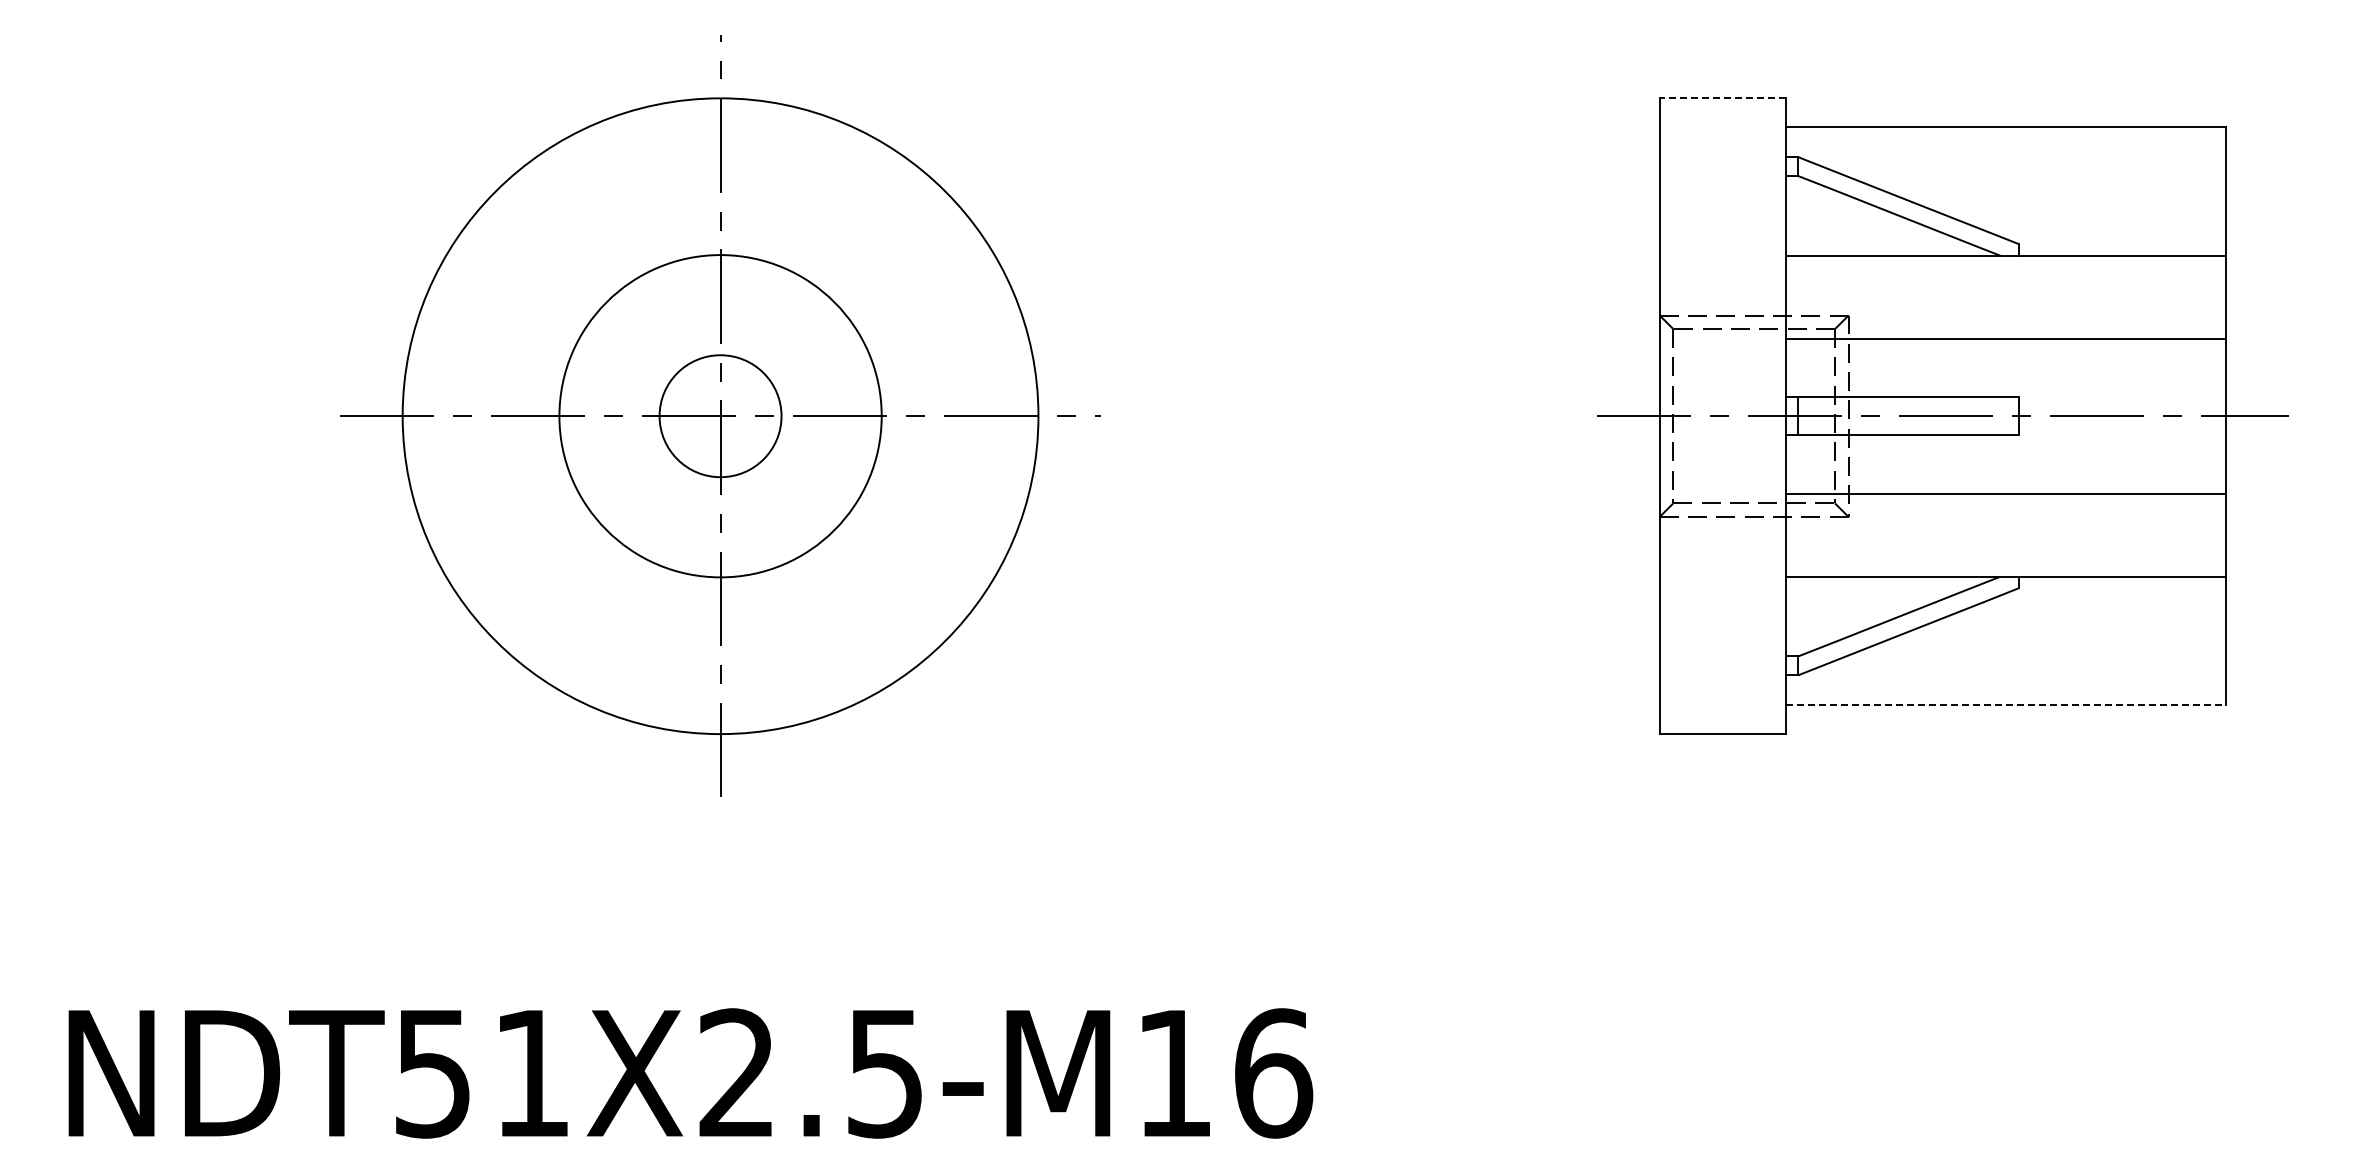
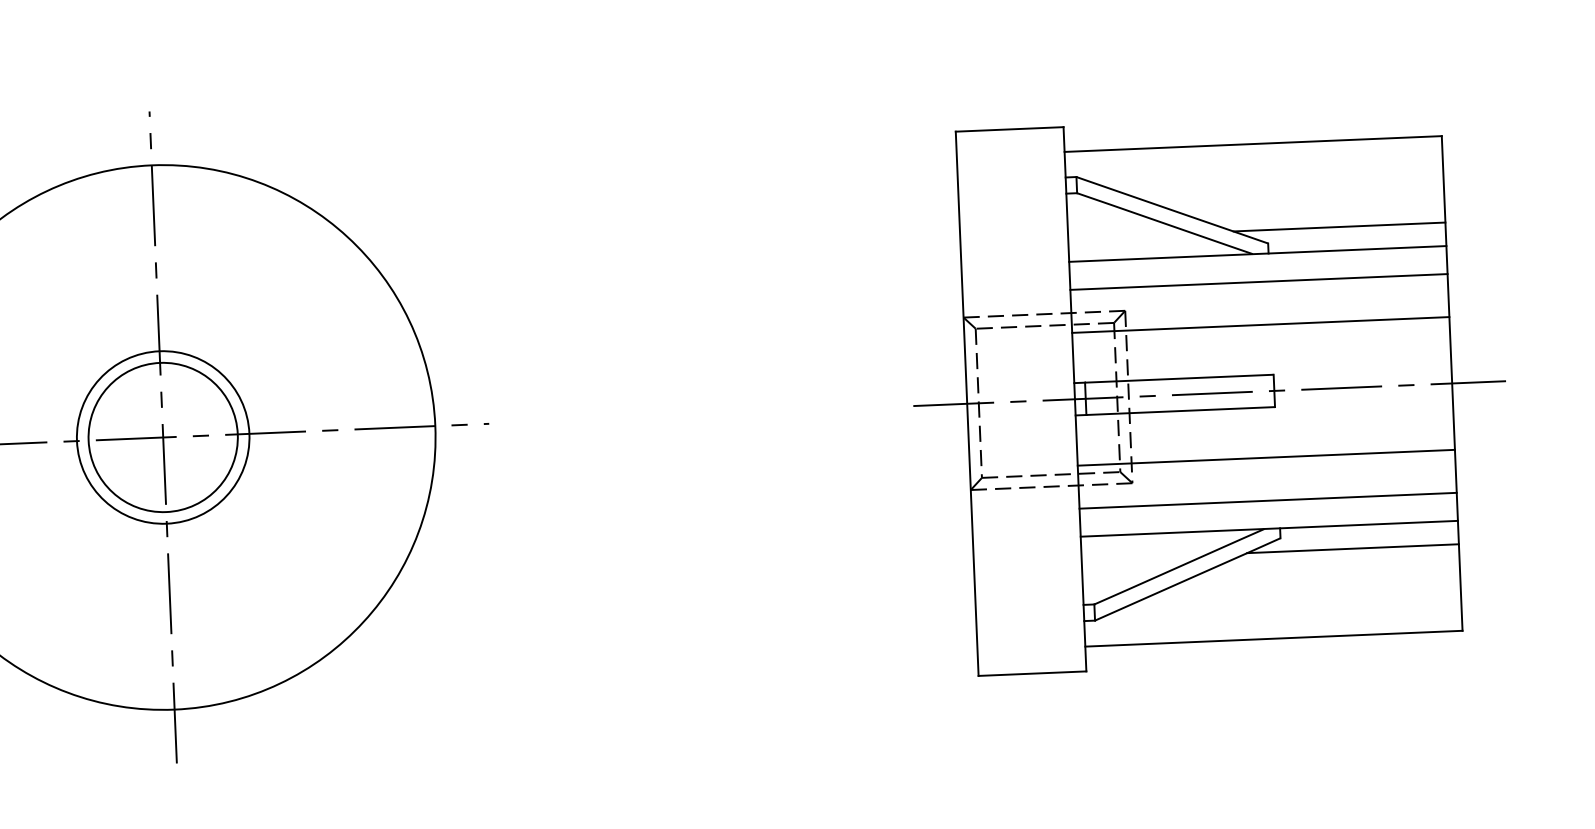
line: (1722, 98) -> (1009, 129), dashed -> solid
line: (2102, 228) -> (1339, 227), added
line: (2005, 288) -> (1258, 282), added
circle: (720, 415) -> (163, 436), size x0.62
circle: (720, 416) -> (163, 437), size x1.43
line: (2005, 544) -> (1267, 501), added
line: (2102, 604) -> (1352, 549), added
line: (2006, 705) -> (1274, 638), dashed -> solid

